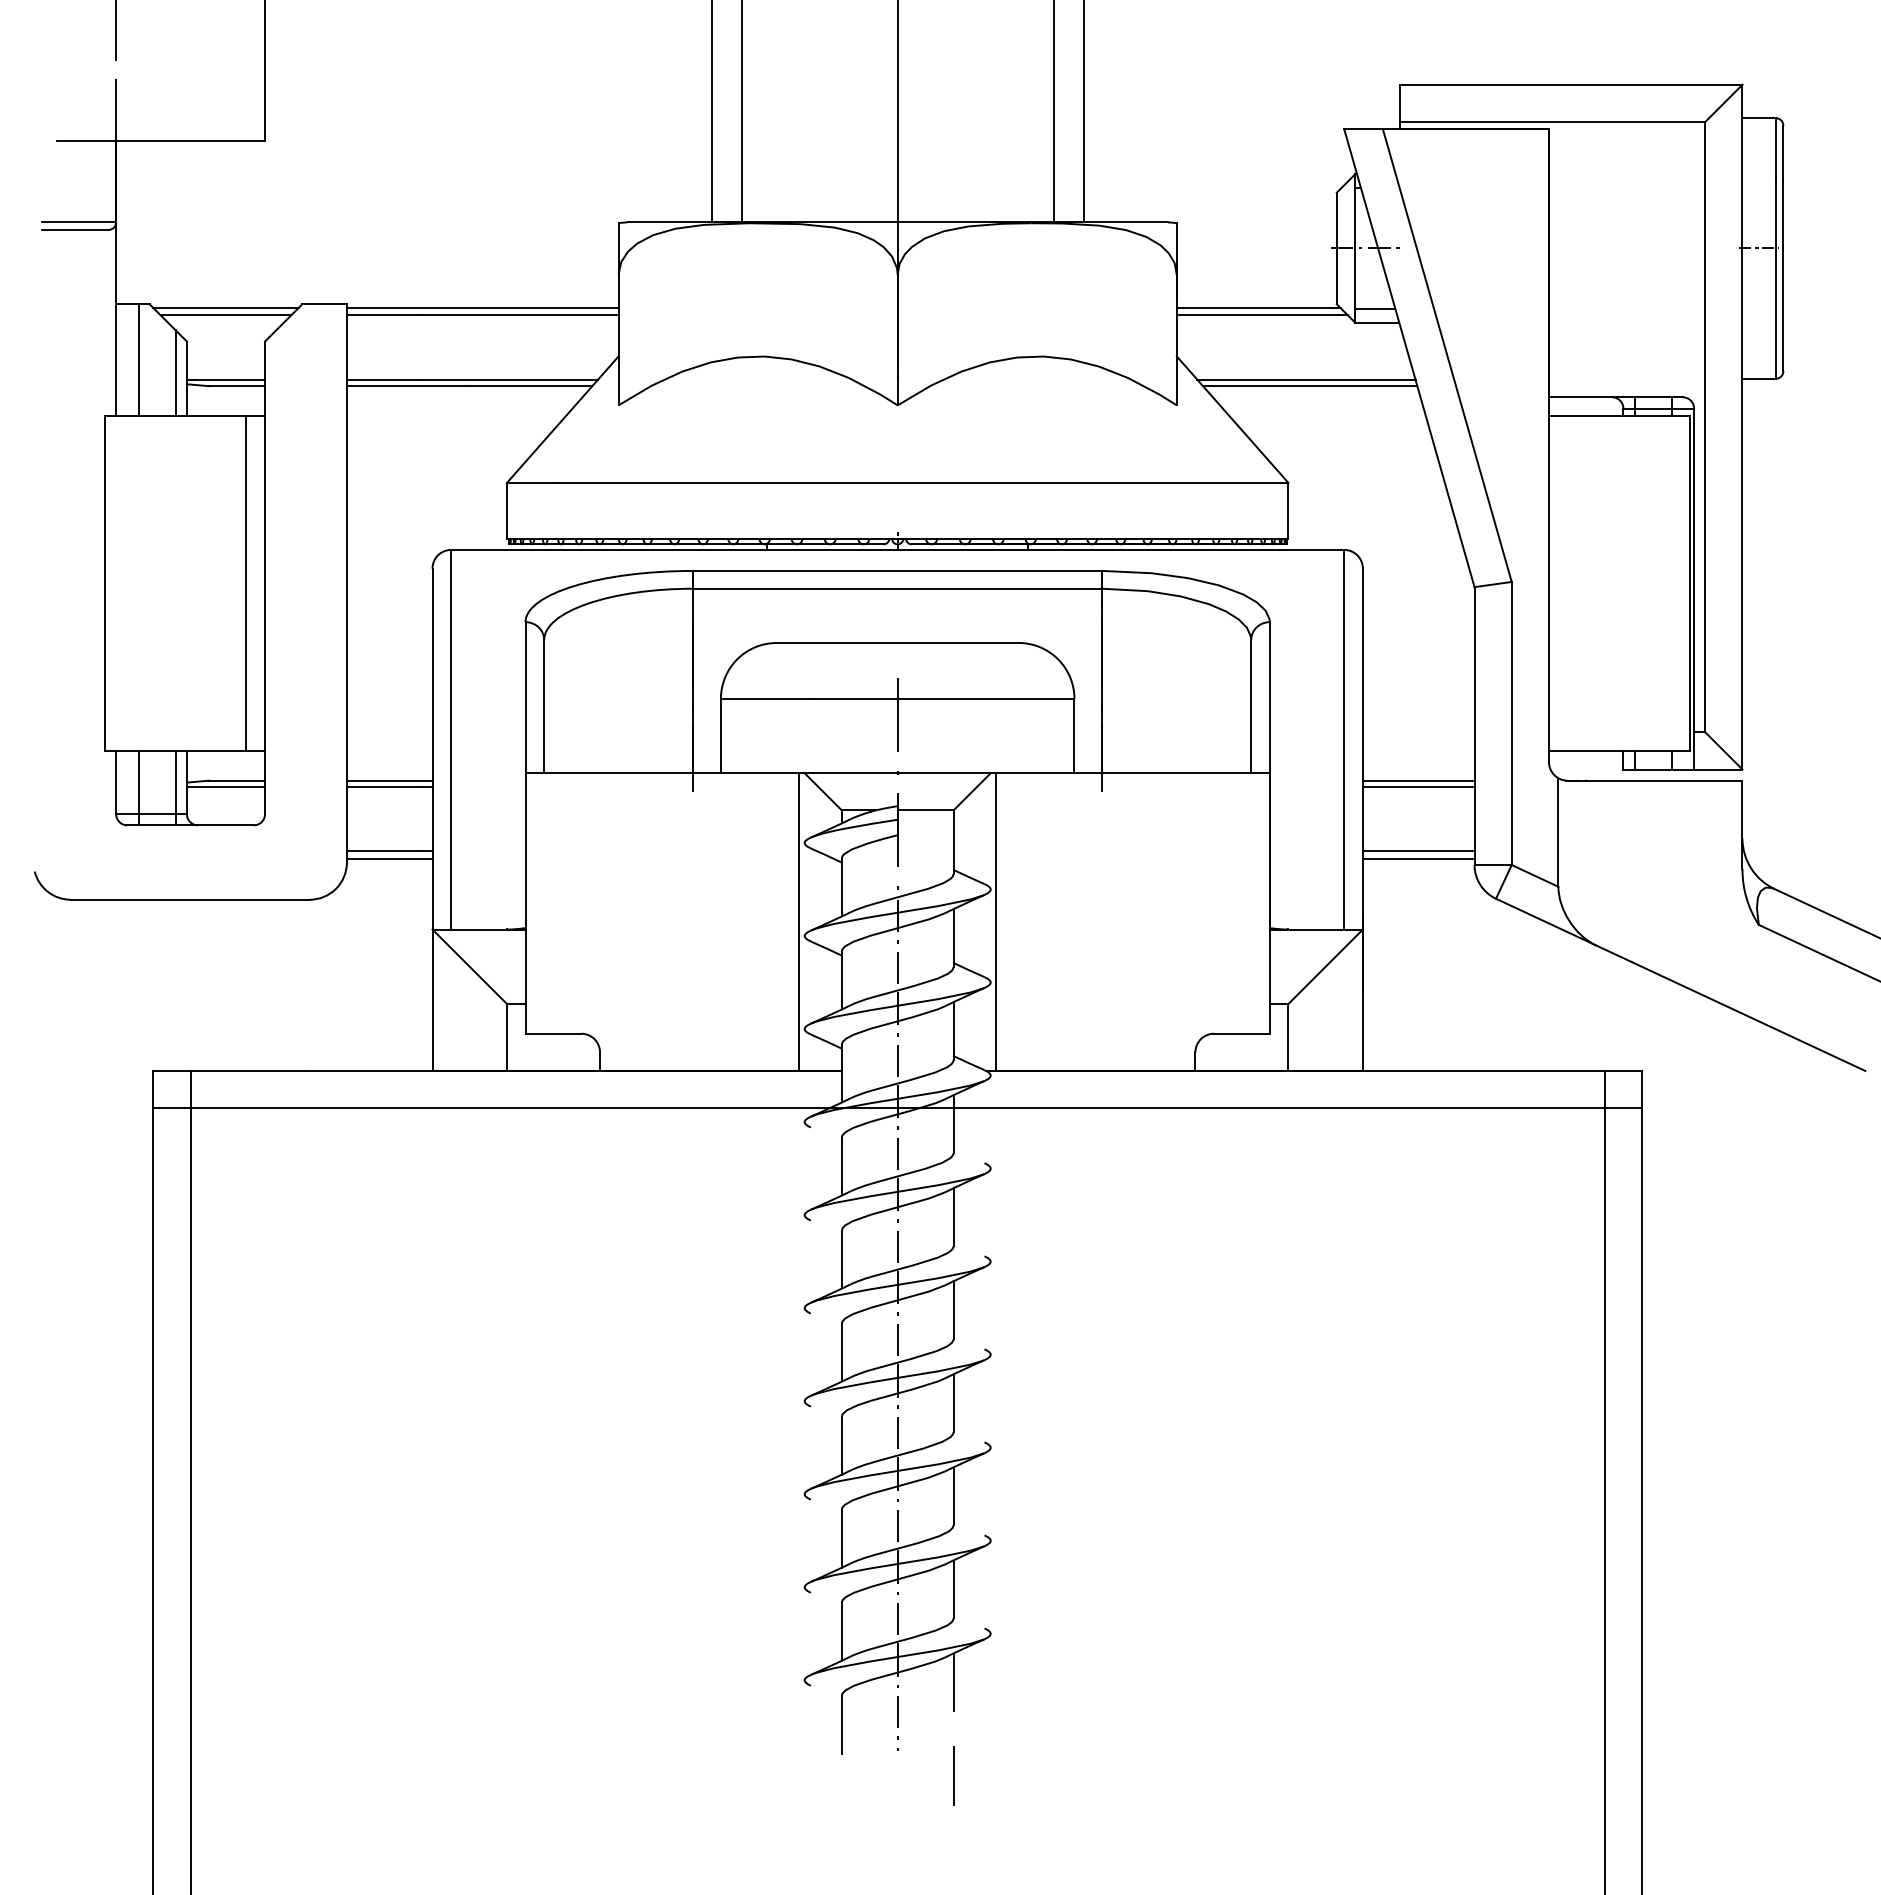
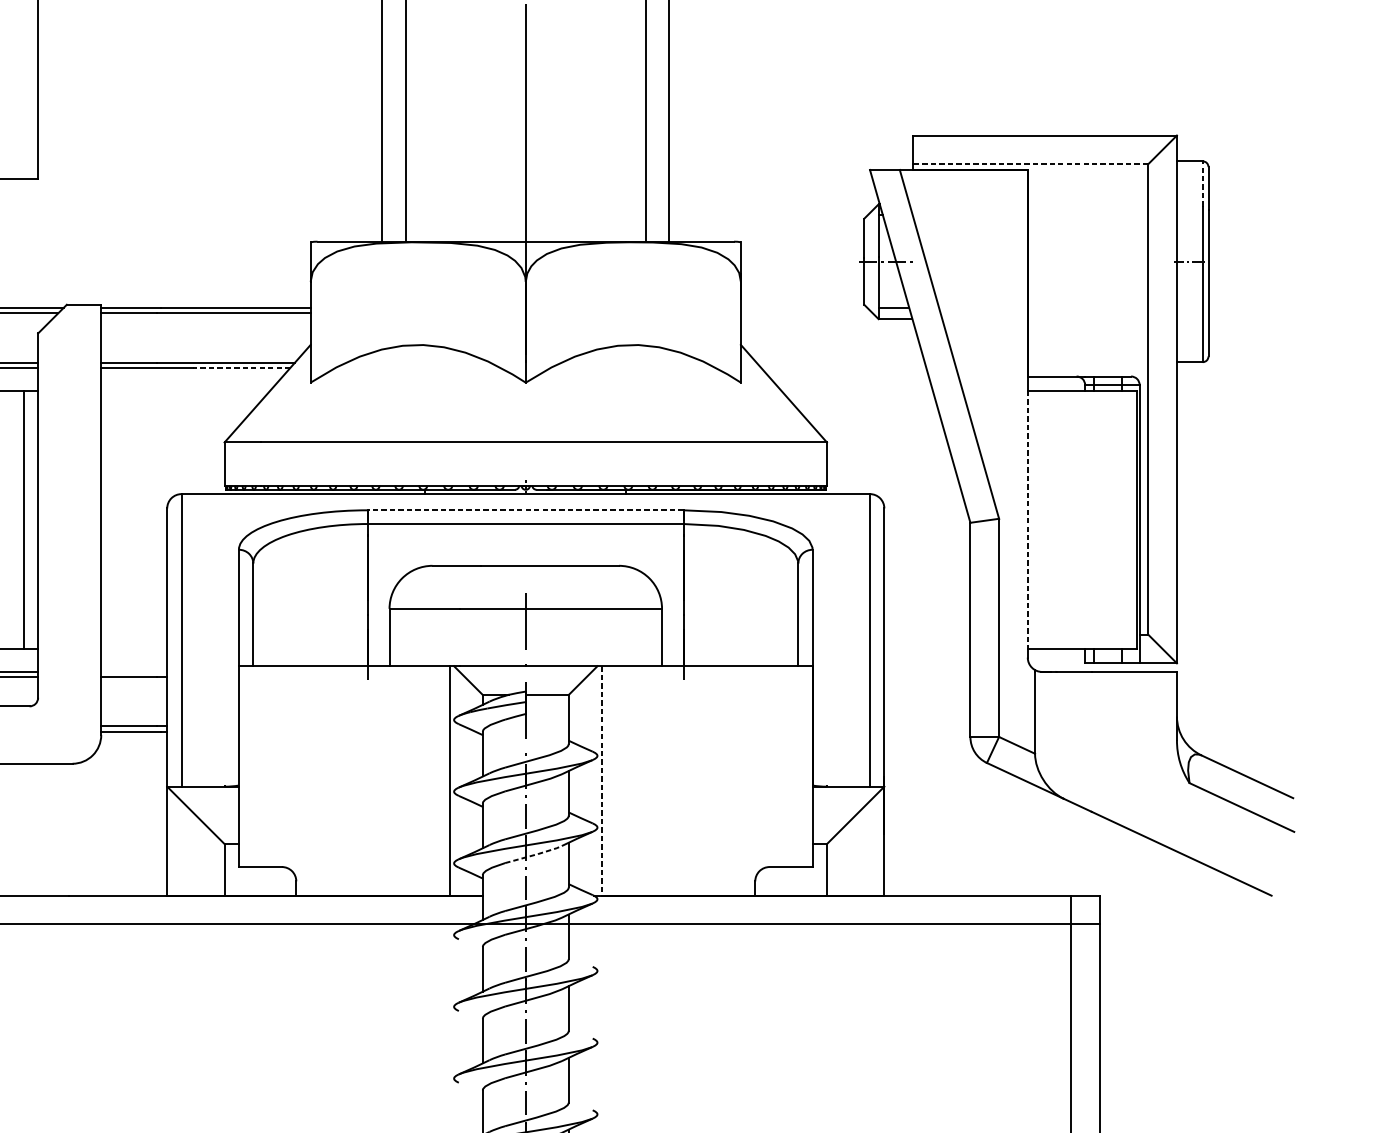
line: (1552, 121) -> (1030, 163), solid -> dashed
line: (1775, 147) -> (1202, 183), solid -> dashed
line: (1258, 308) -> (803, 308), removed
line: (1262, 315) -> (806, 313), removed
line: (1306, 379) -> (840, 362), removed
line: (528, 386) -> (241, 368), solid -> dashed
line: (1310, 386) -> (843, 368), removed
line: (897, 570) -> (525, 509), solid -> dashed
line: (1548, 583) -> (1027, 519), solid -> dashed
line: (389, 780) -> (134, 671), removed
line: (1418, 780) -> (927, 671), removed
line: (1418, 787) -> (927, 677), removed
line: (1418, 851) -> (927, 726), removed
line: (1419, 858) -> (927, 731), removed
line: (996, 922) -> (601, 781), solid -> dashed
line: (909, 1017) -> (534, 854), solid -> dashed

